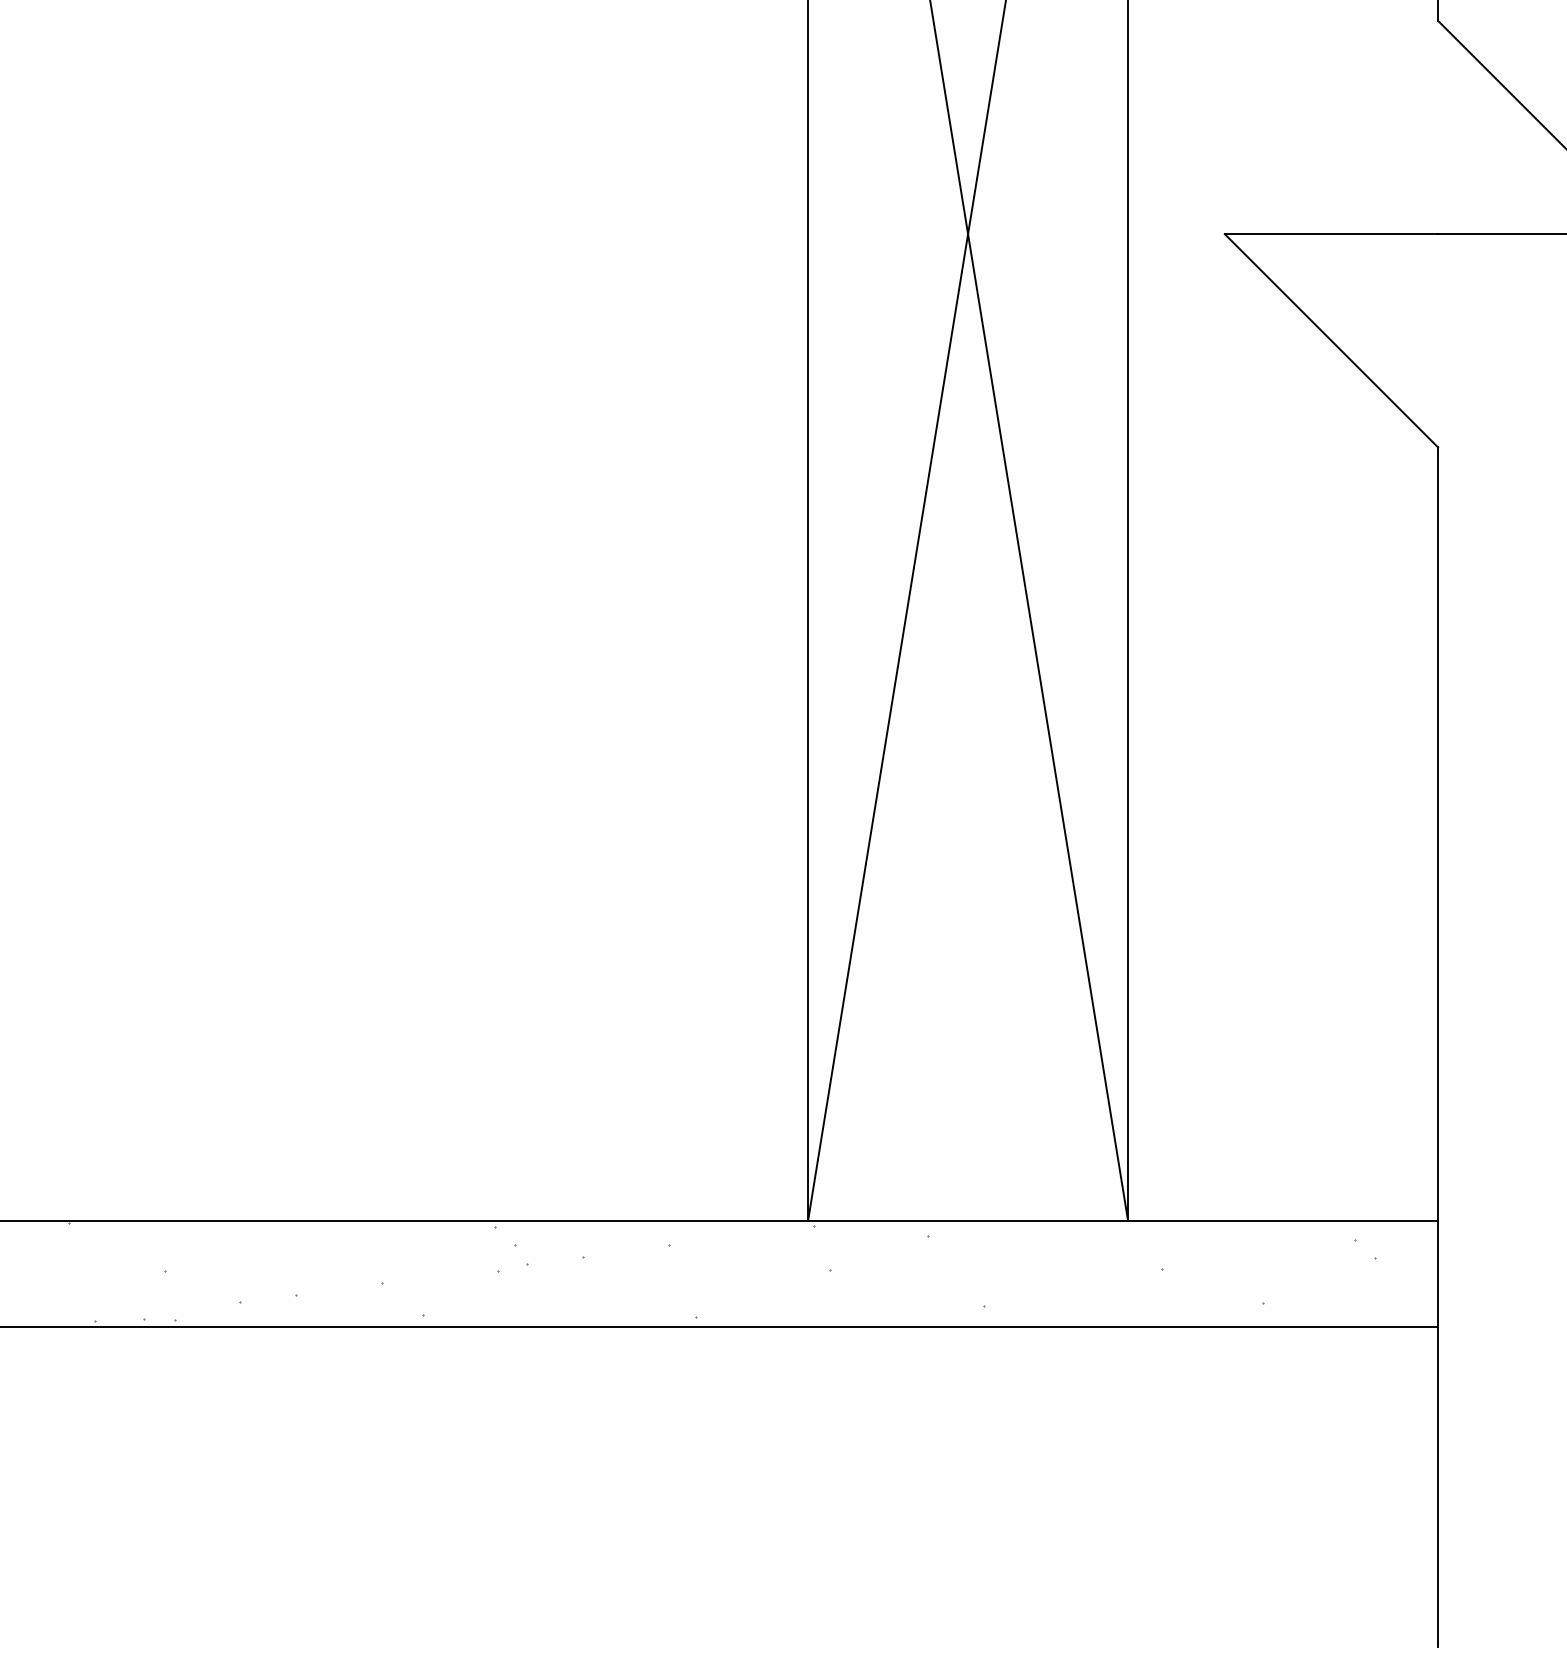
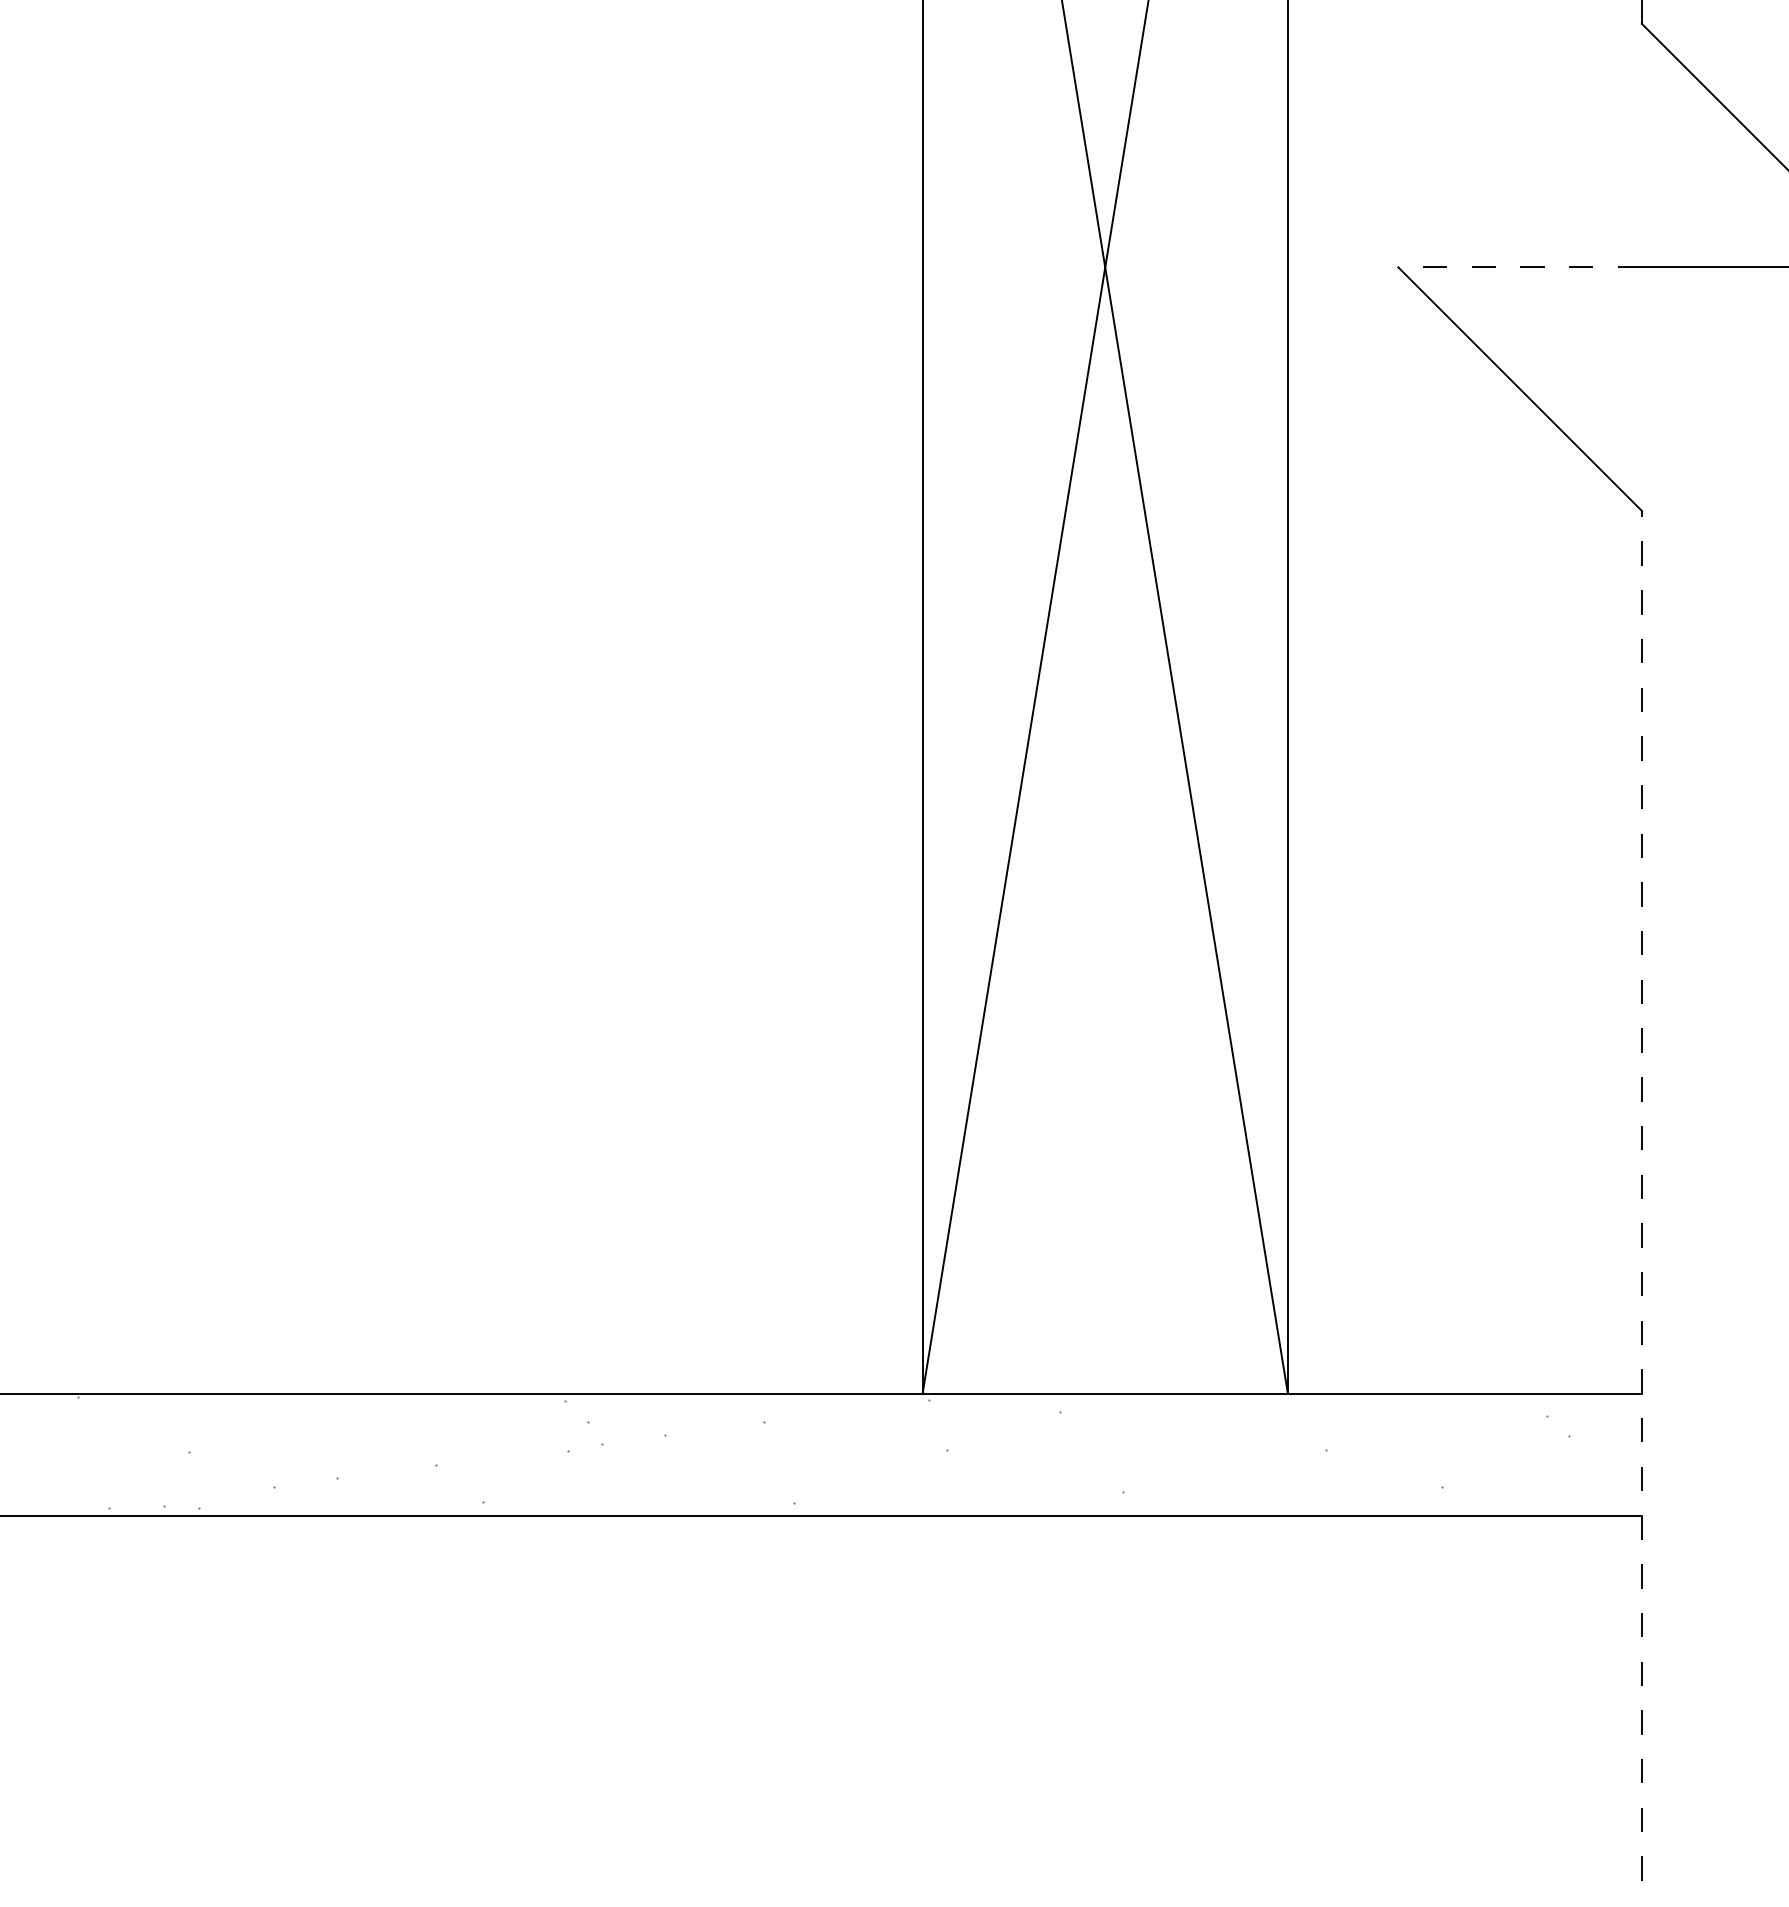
line: (1331, 234) -> (1520, 267), solid -> dashed
line: (1437, 1046) -> (1641, 1195), solid -> dashed

